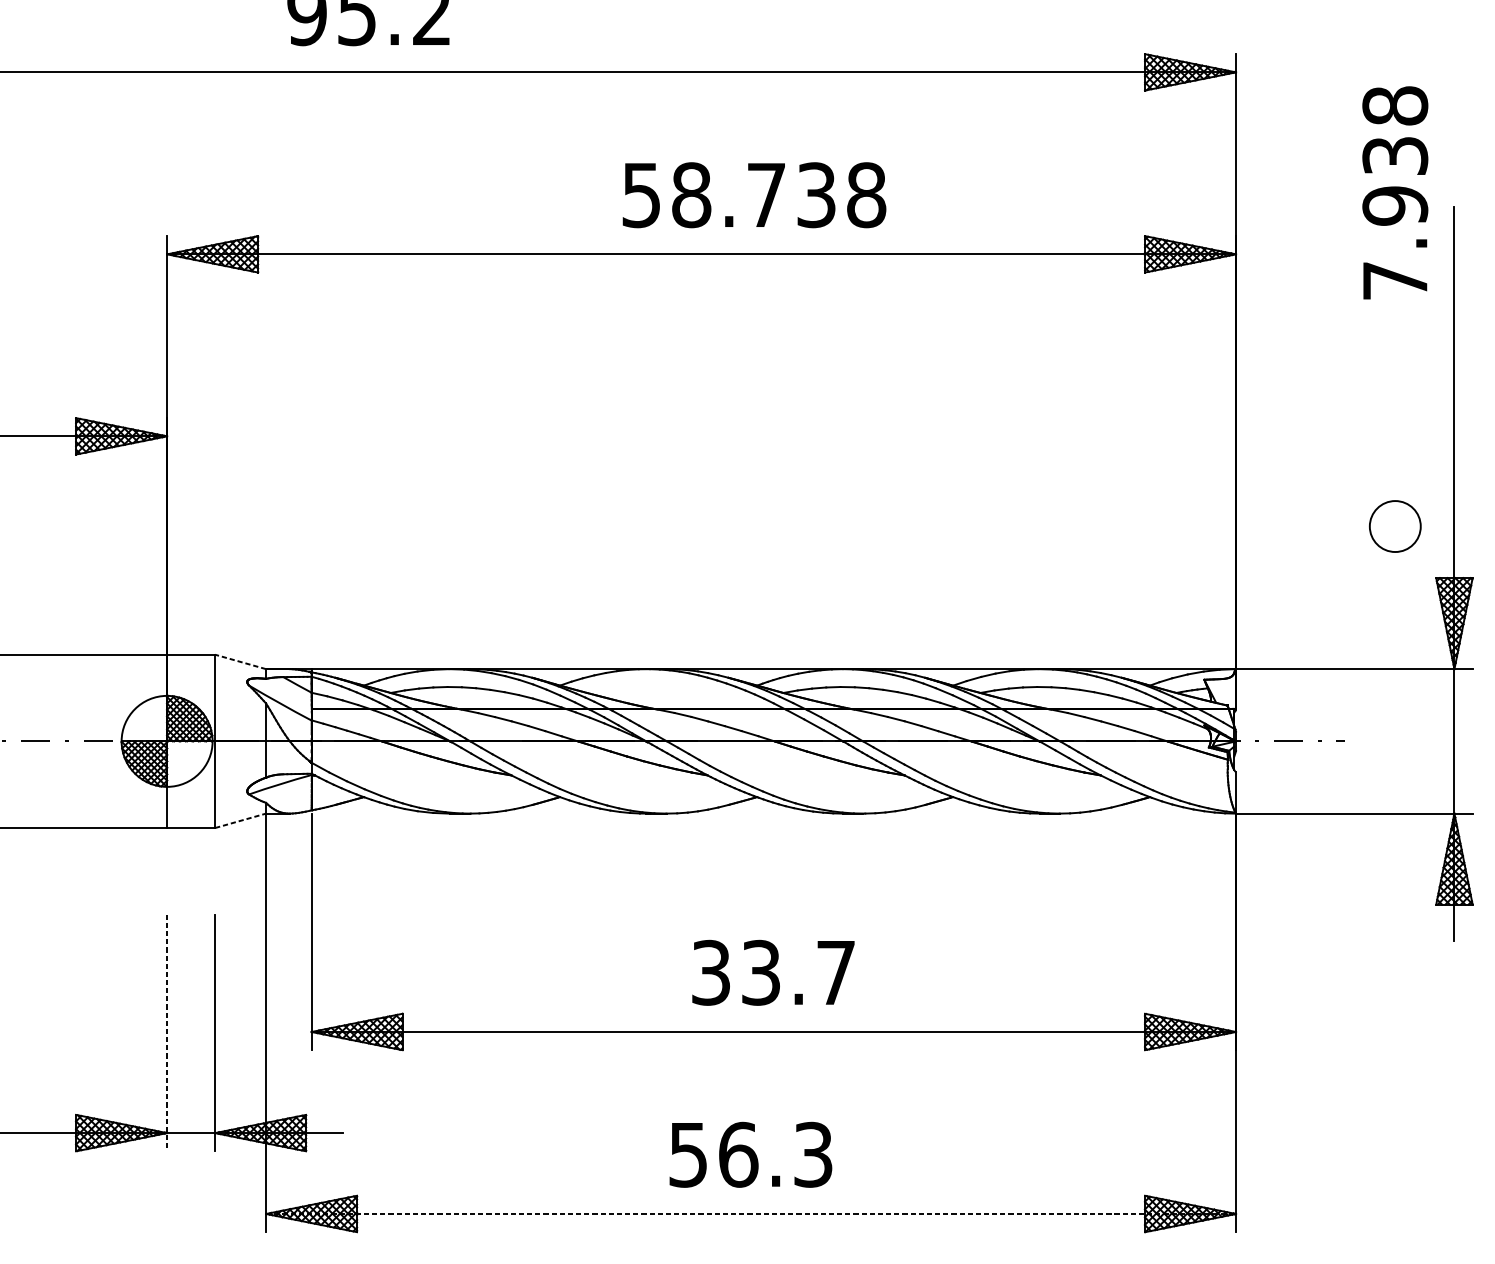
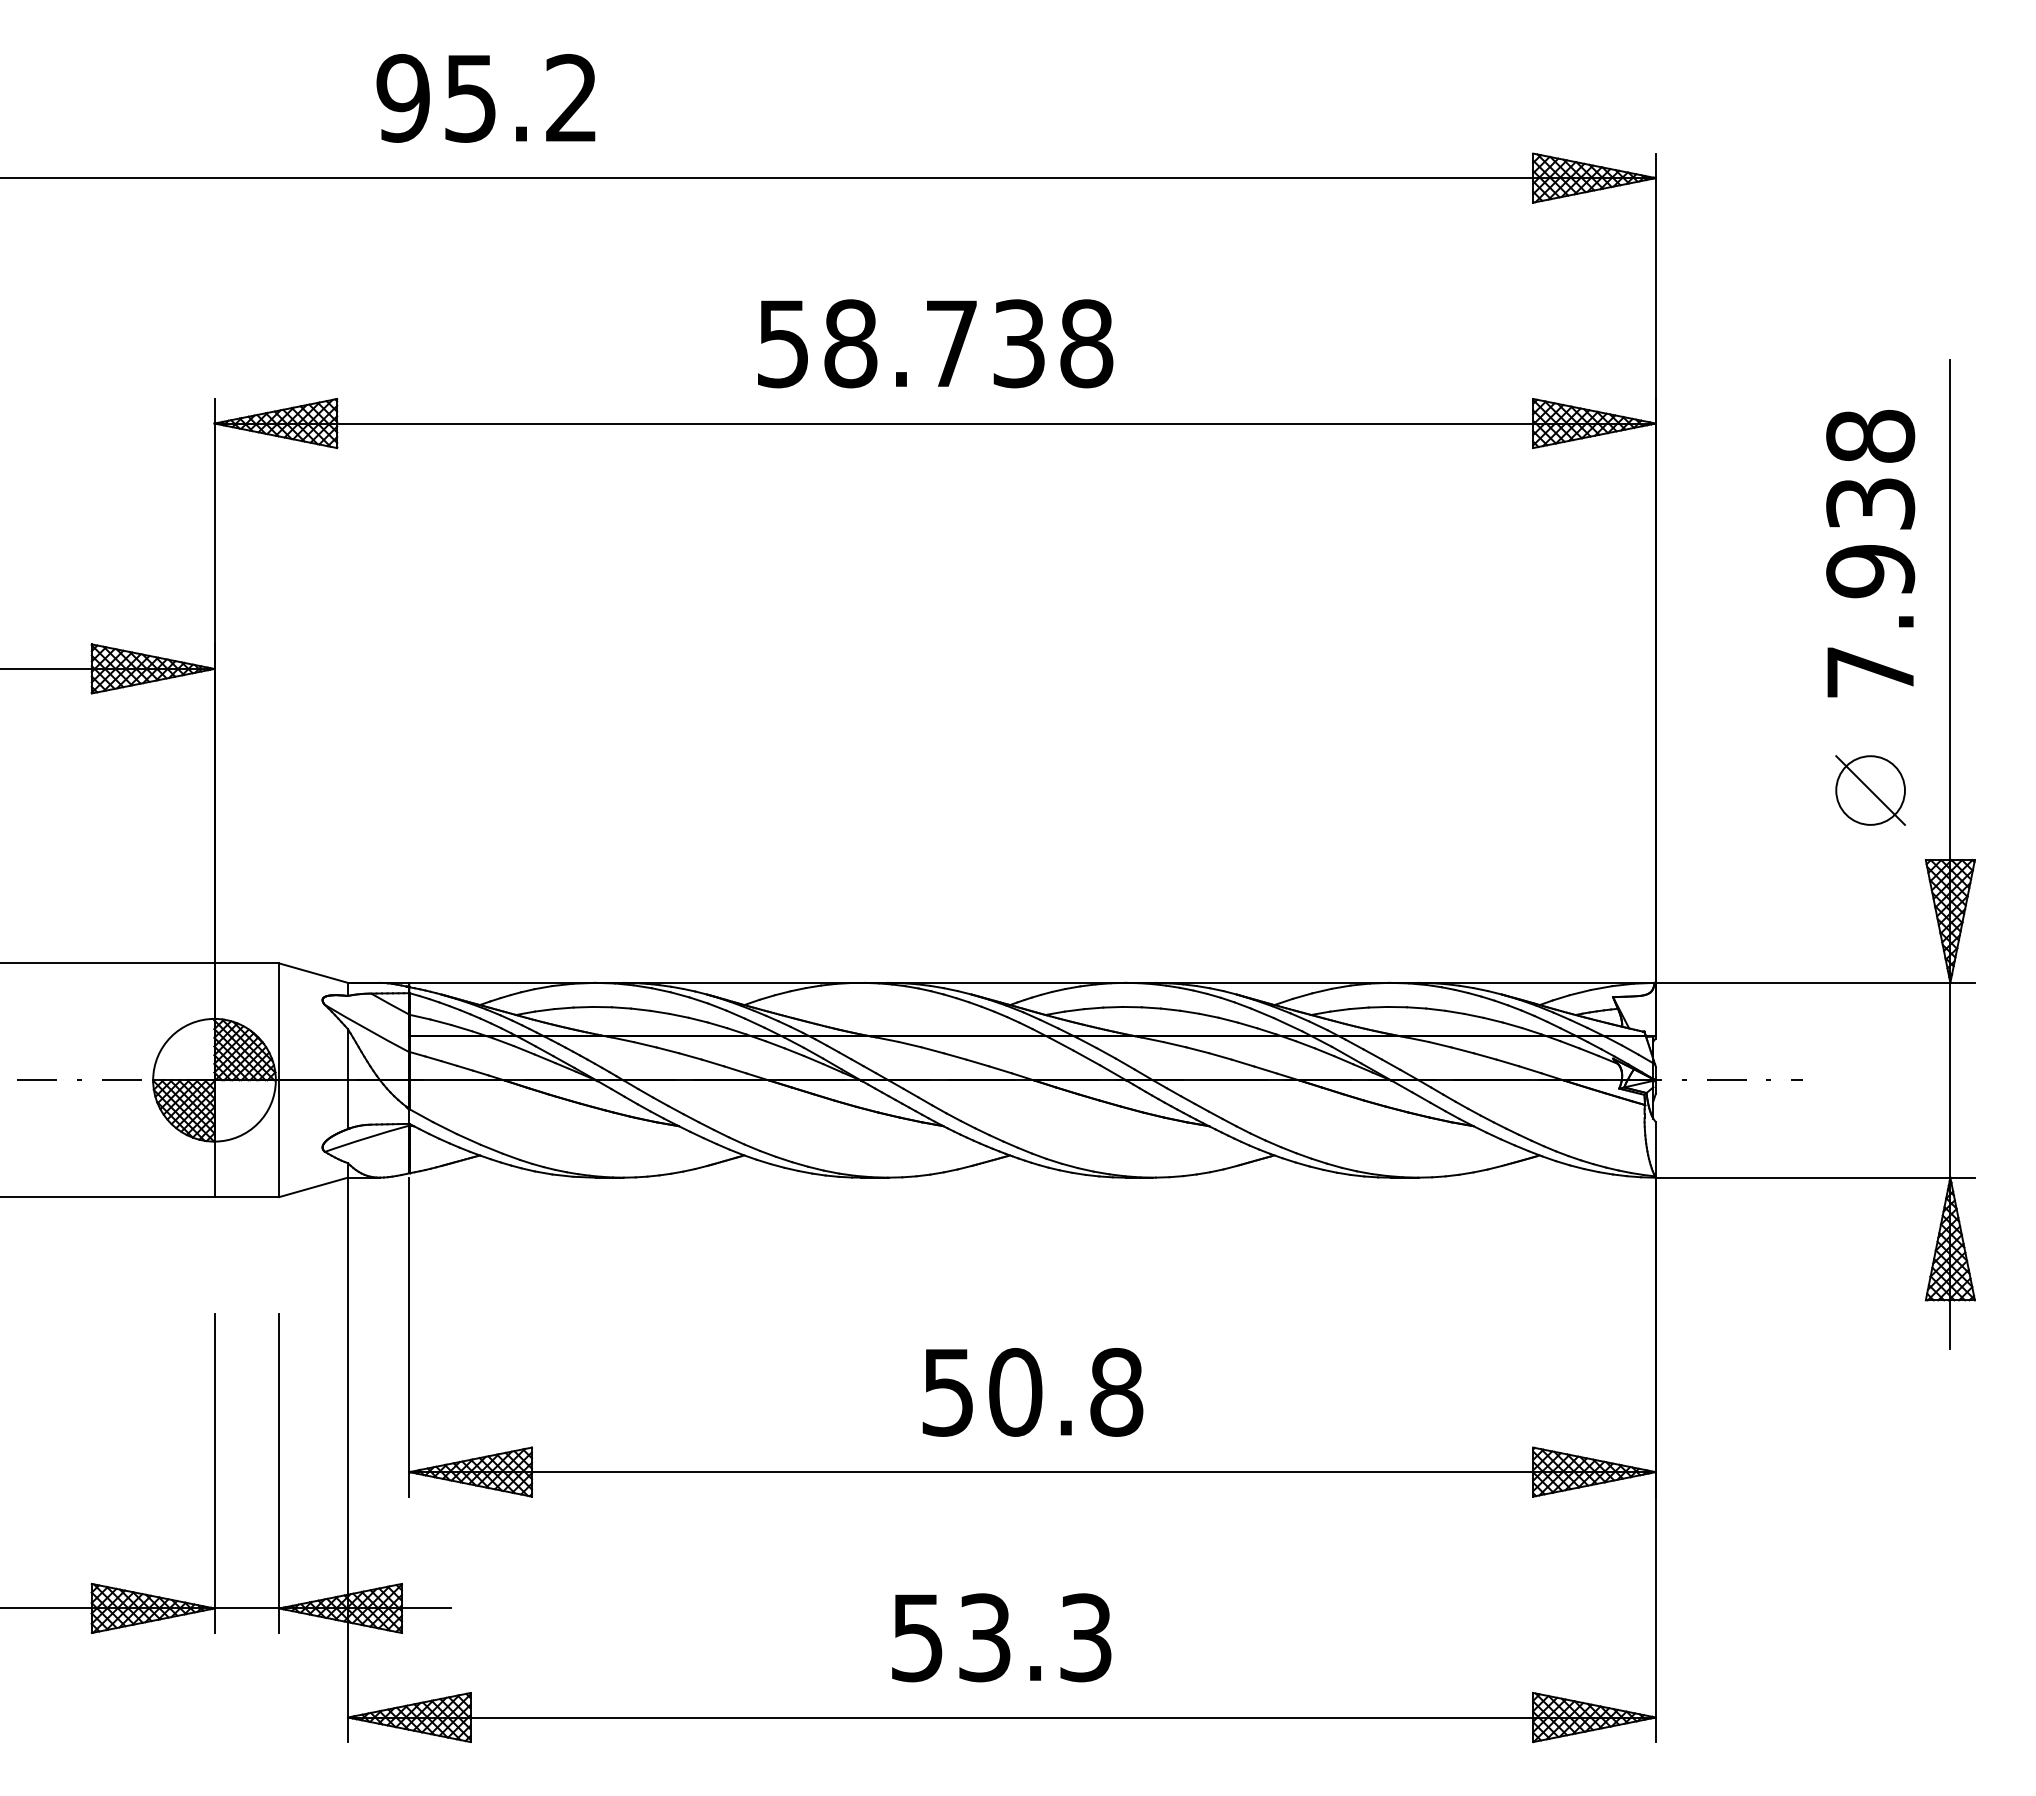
text: (1395, 192) -> (1870, 553), moved
text: (754, 194) -> (935, 343), moved
line: (1395, 526) -> (1870, 790), added
line: (240, 662) -> (313, 973), dashed -> solid
line: (240, 820) -> (313, 1187), dashed -> solid
text: (773, 972) -> (1032, 1391), 33.7 -> 50.8
line: (167, 1033) -> (214, 1473), dashed -> solid
text: (738, 1154) -> (985, 1637), 56.3 -> 53.3
line: (750, 1213) -> (1001, 1717), dashed -> solid

